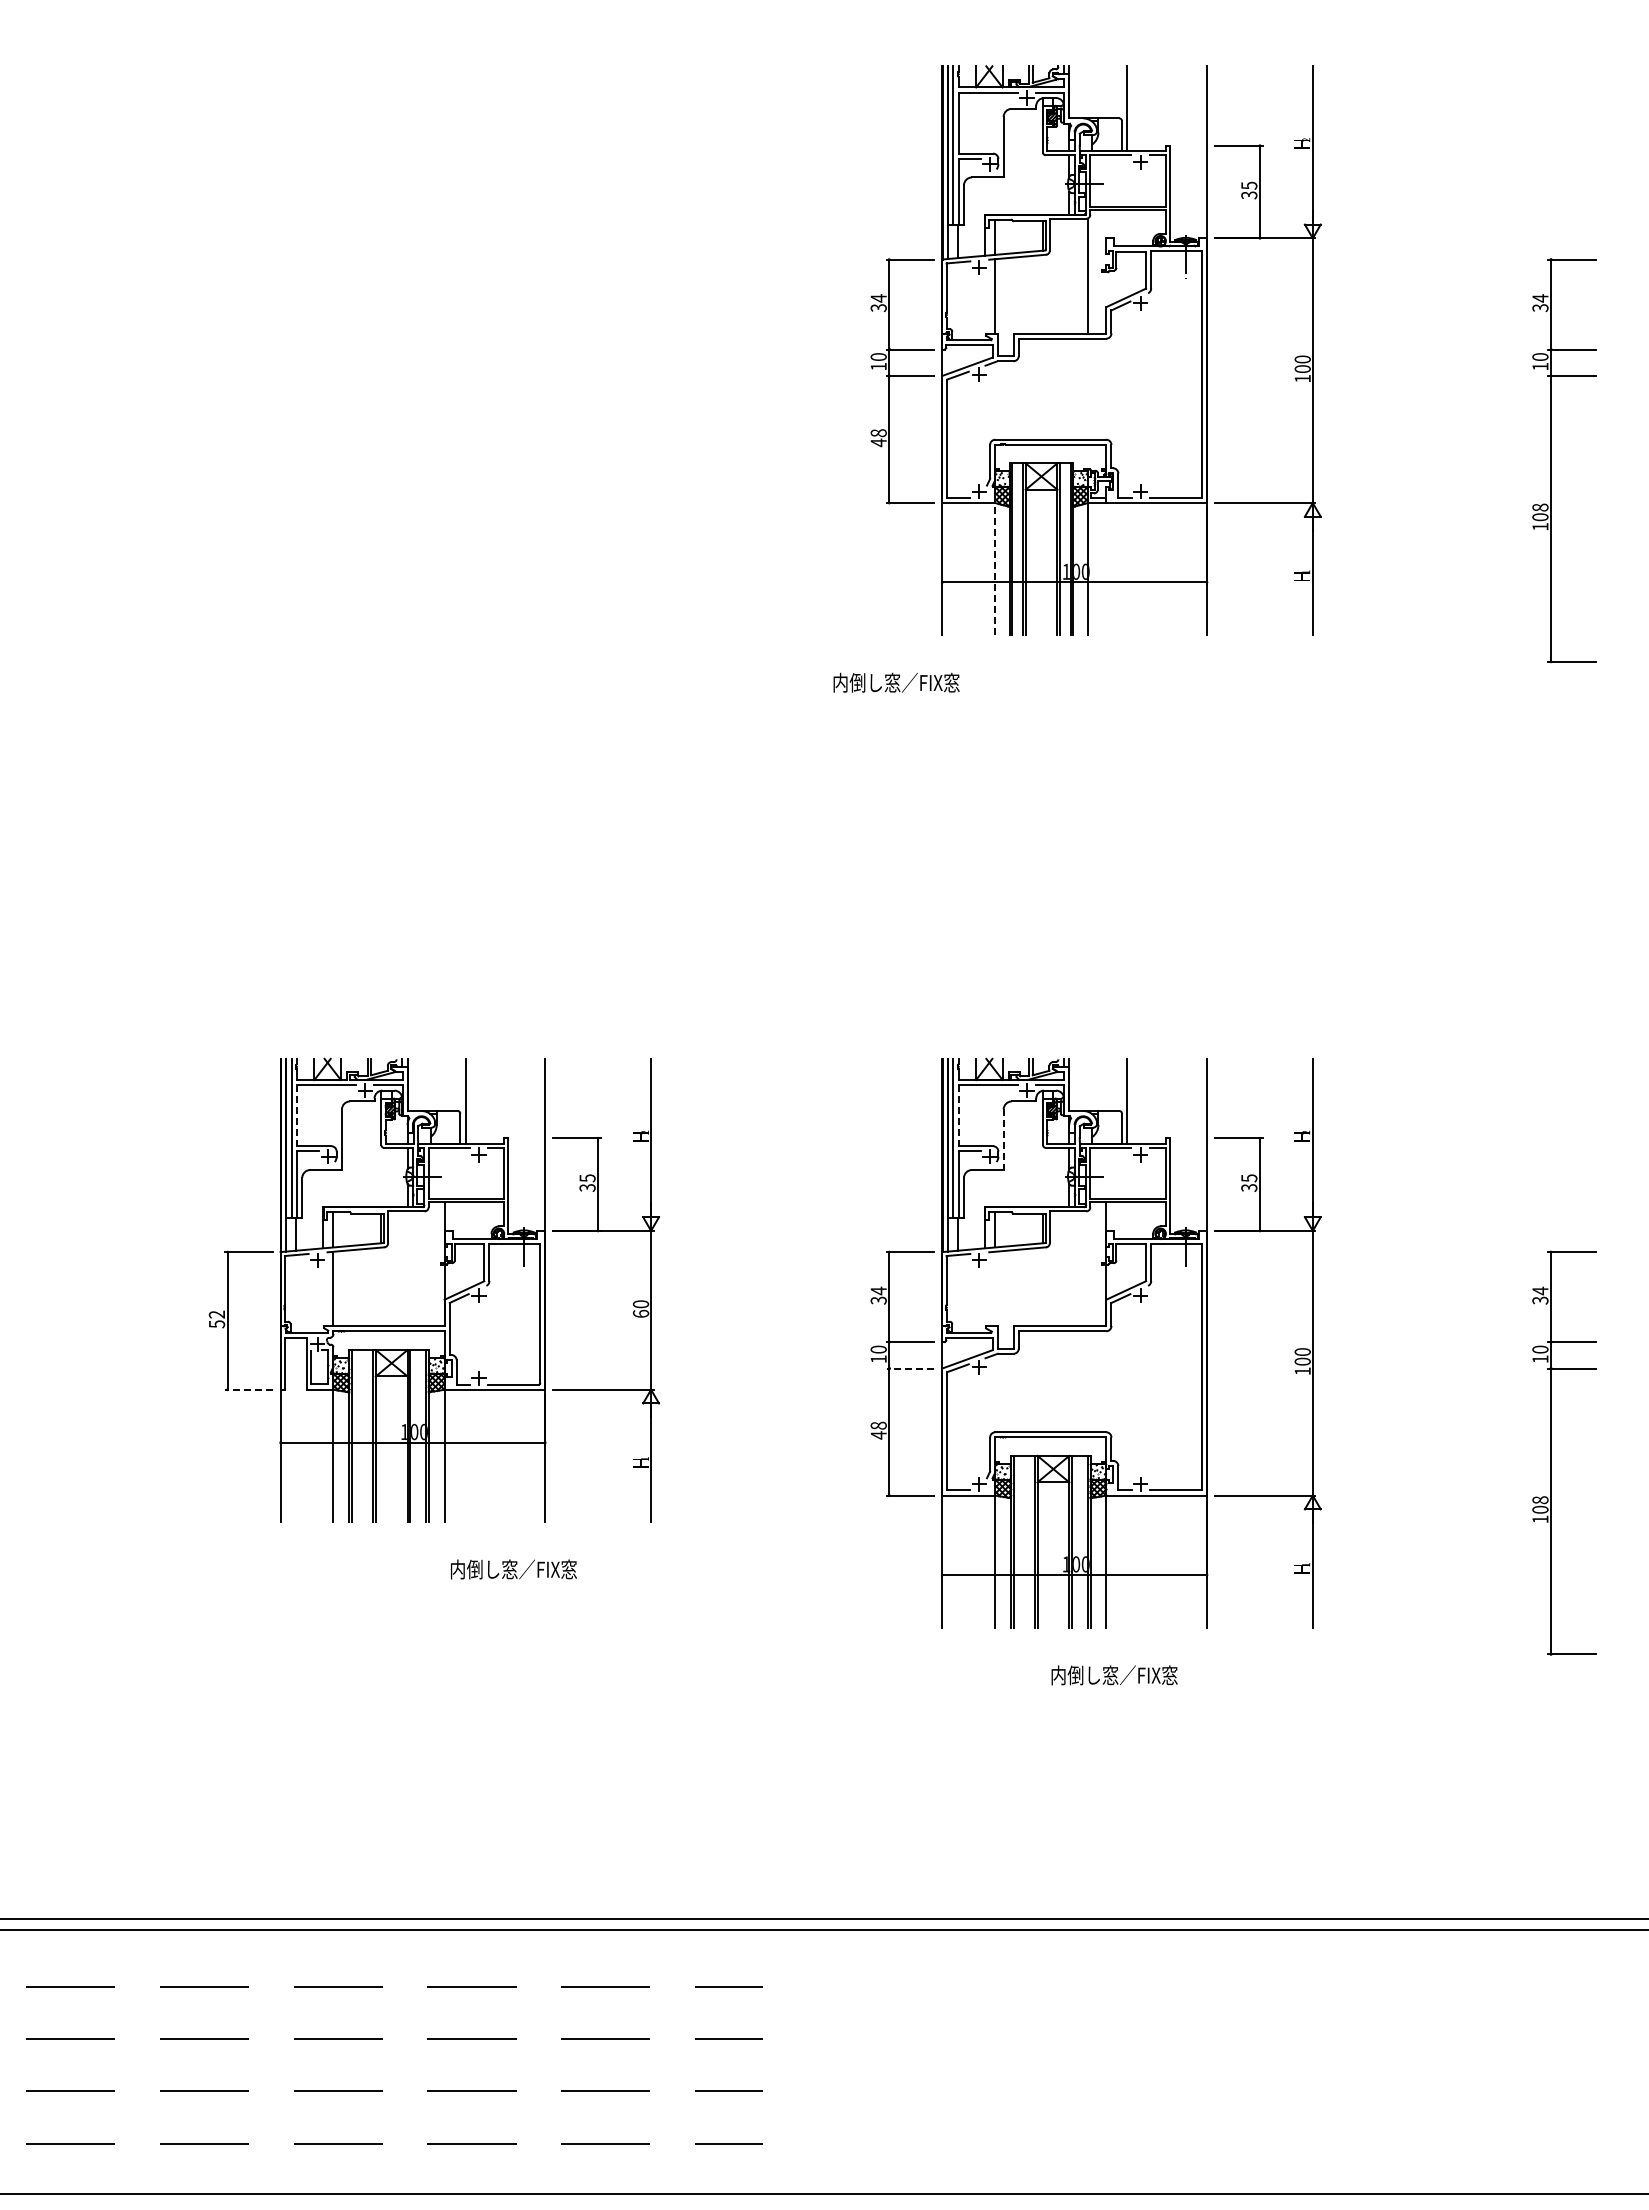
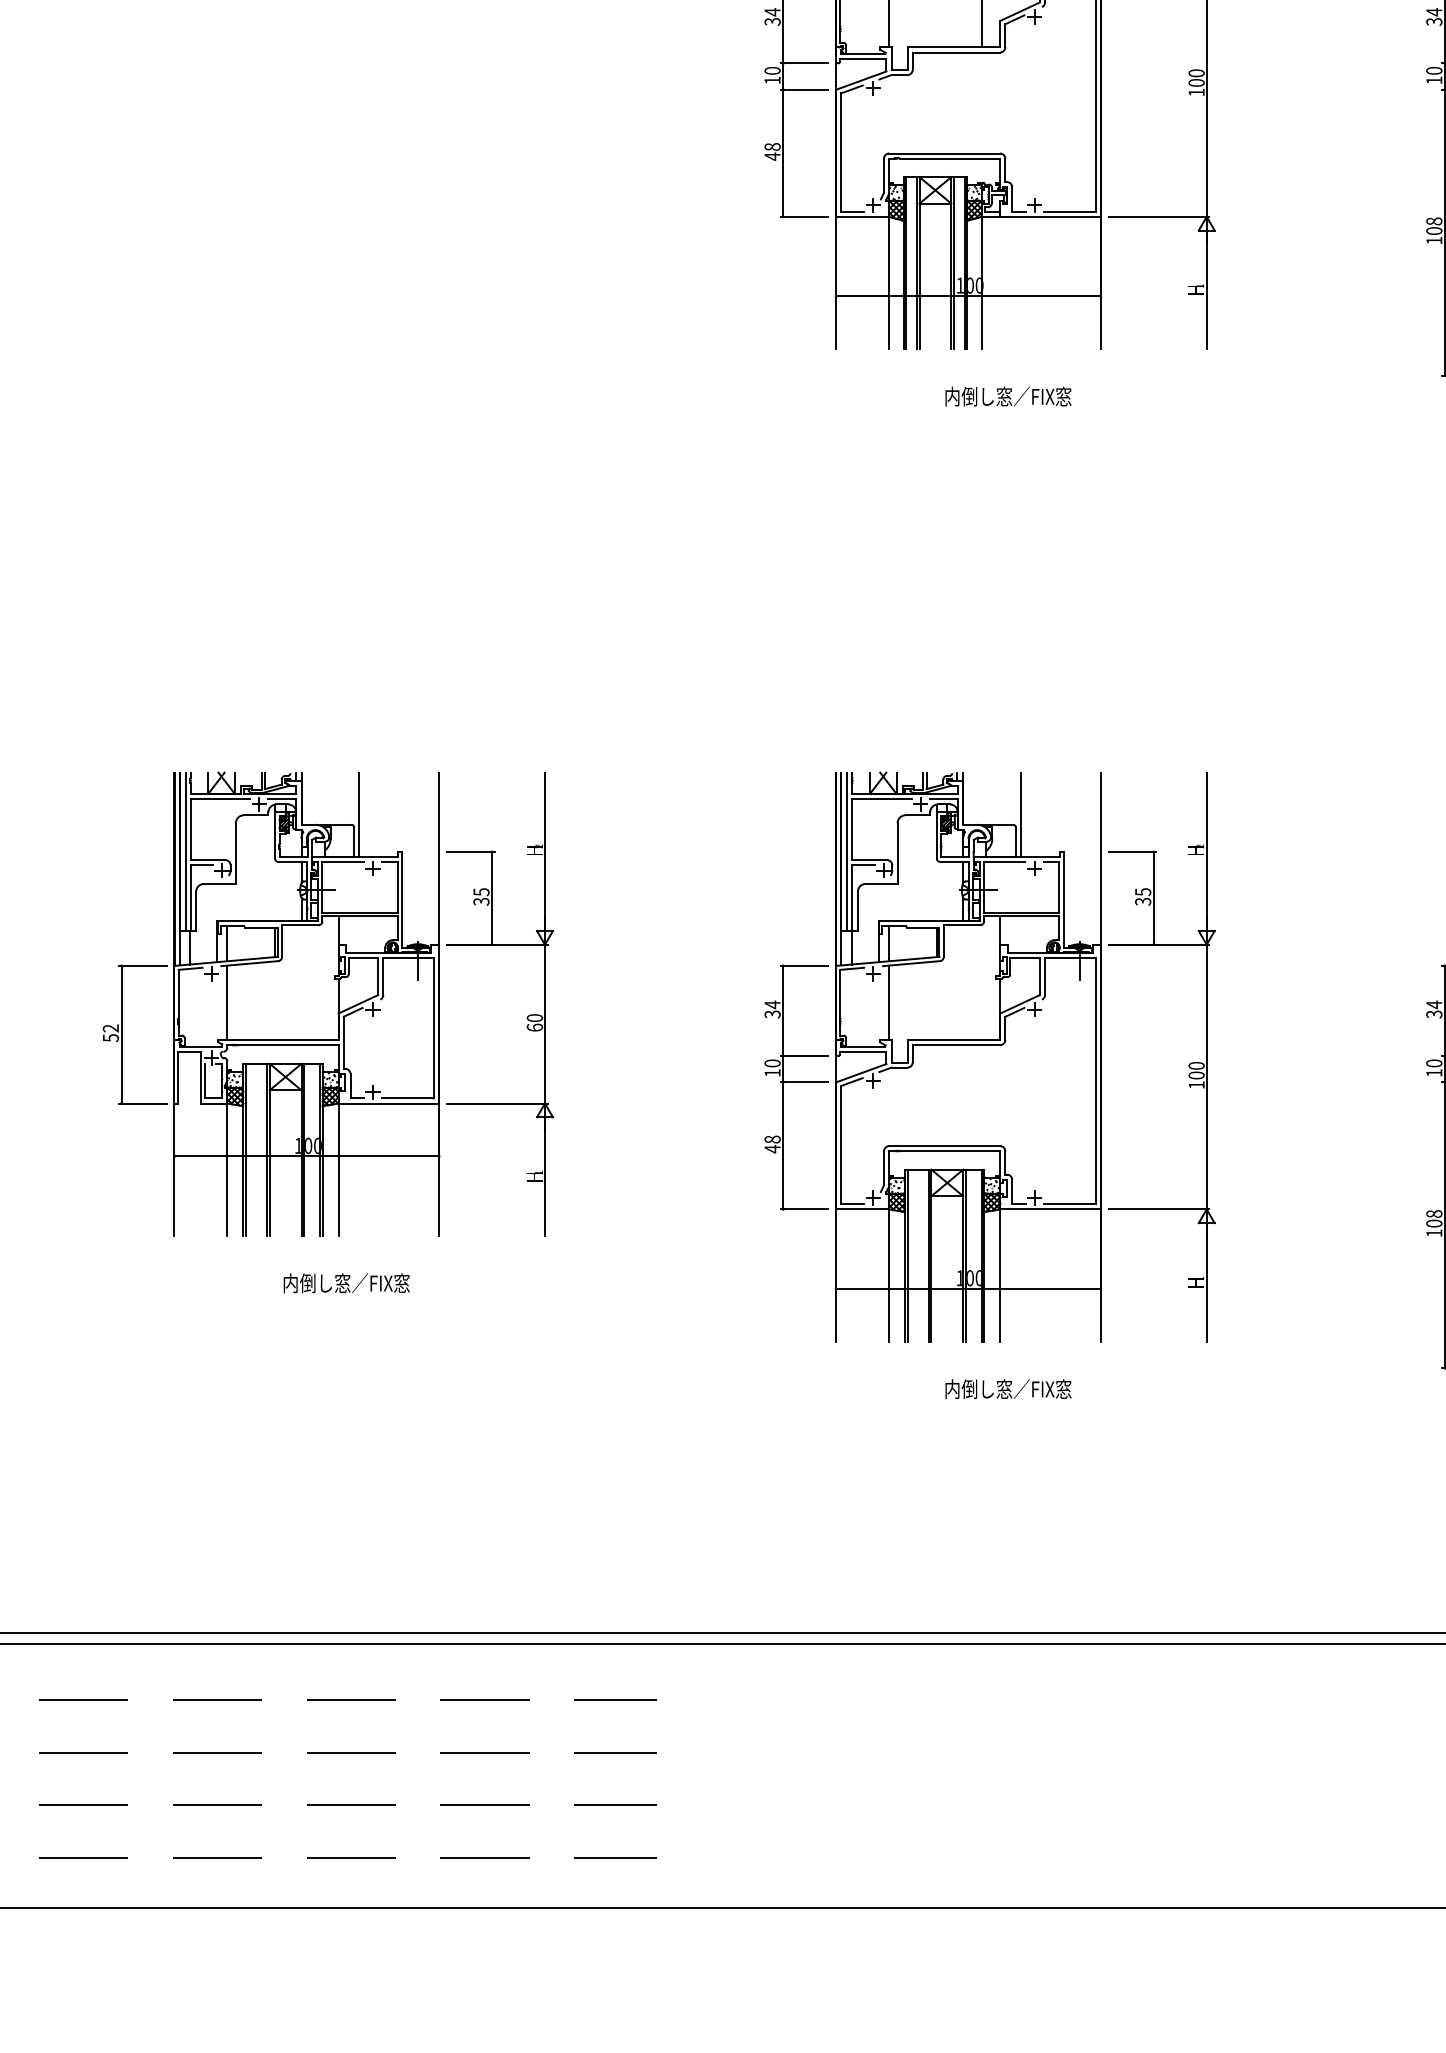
line: (995, 568) -> (889, 282), dashed -> solid
text: (896, 682) -> (1008, 396), moved
line: (296, 1115) -> (190, 829), dashed -> solid
line: (958, 1115) -> (852, 829), dashed -> solid
line: (1003, 1140) -> (897, 854), dashed -> solid
line: (995, 1288) -> (889, 1002), added
line: (910, 1368) -> (804, 1082), dashed -> solid
line: (248, 1389) -> (142, 1103), dashed -> solid
text: (513, 1569) -> (346, 1283), moved

